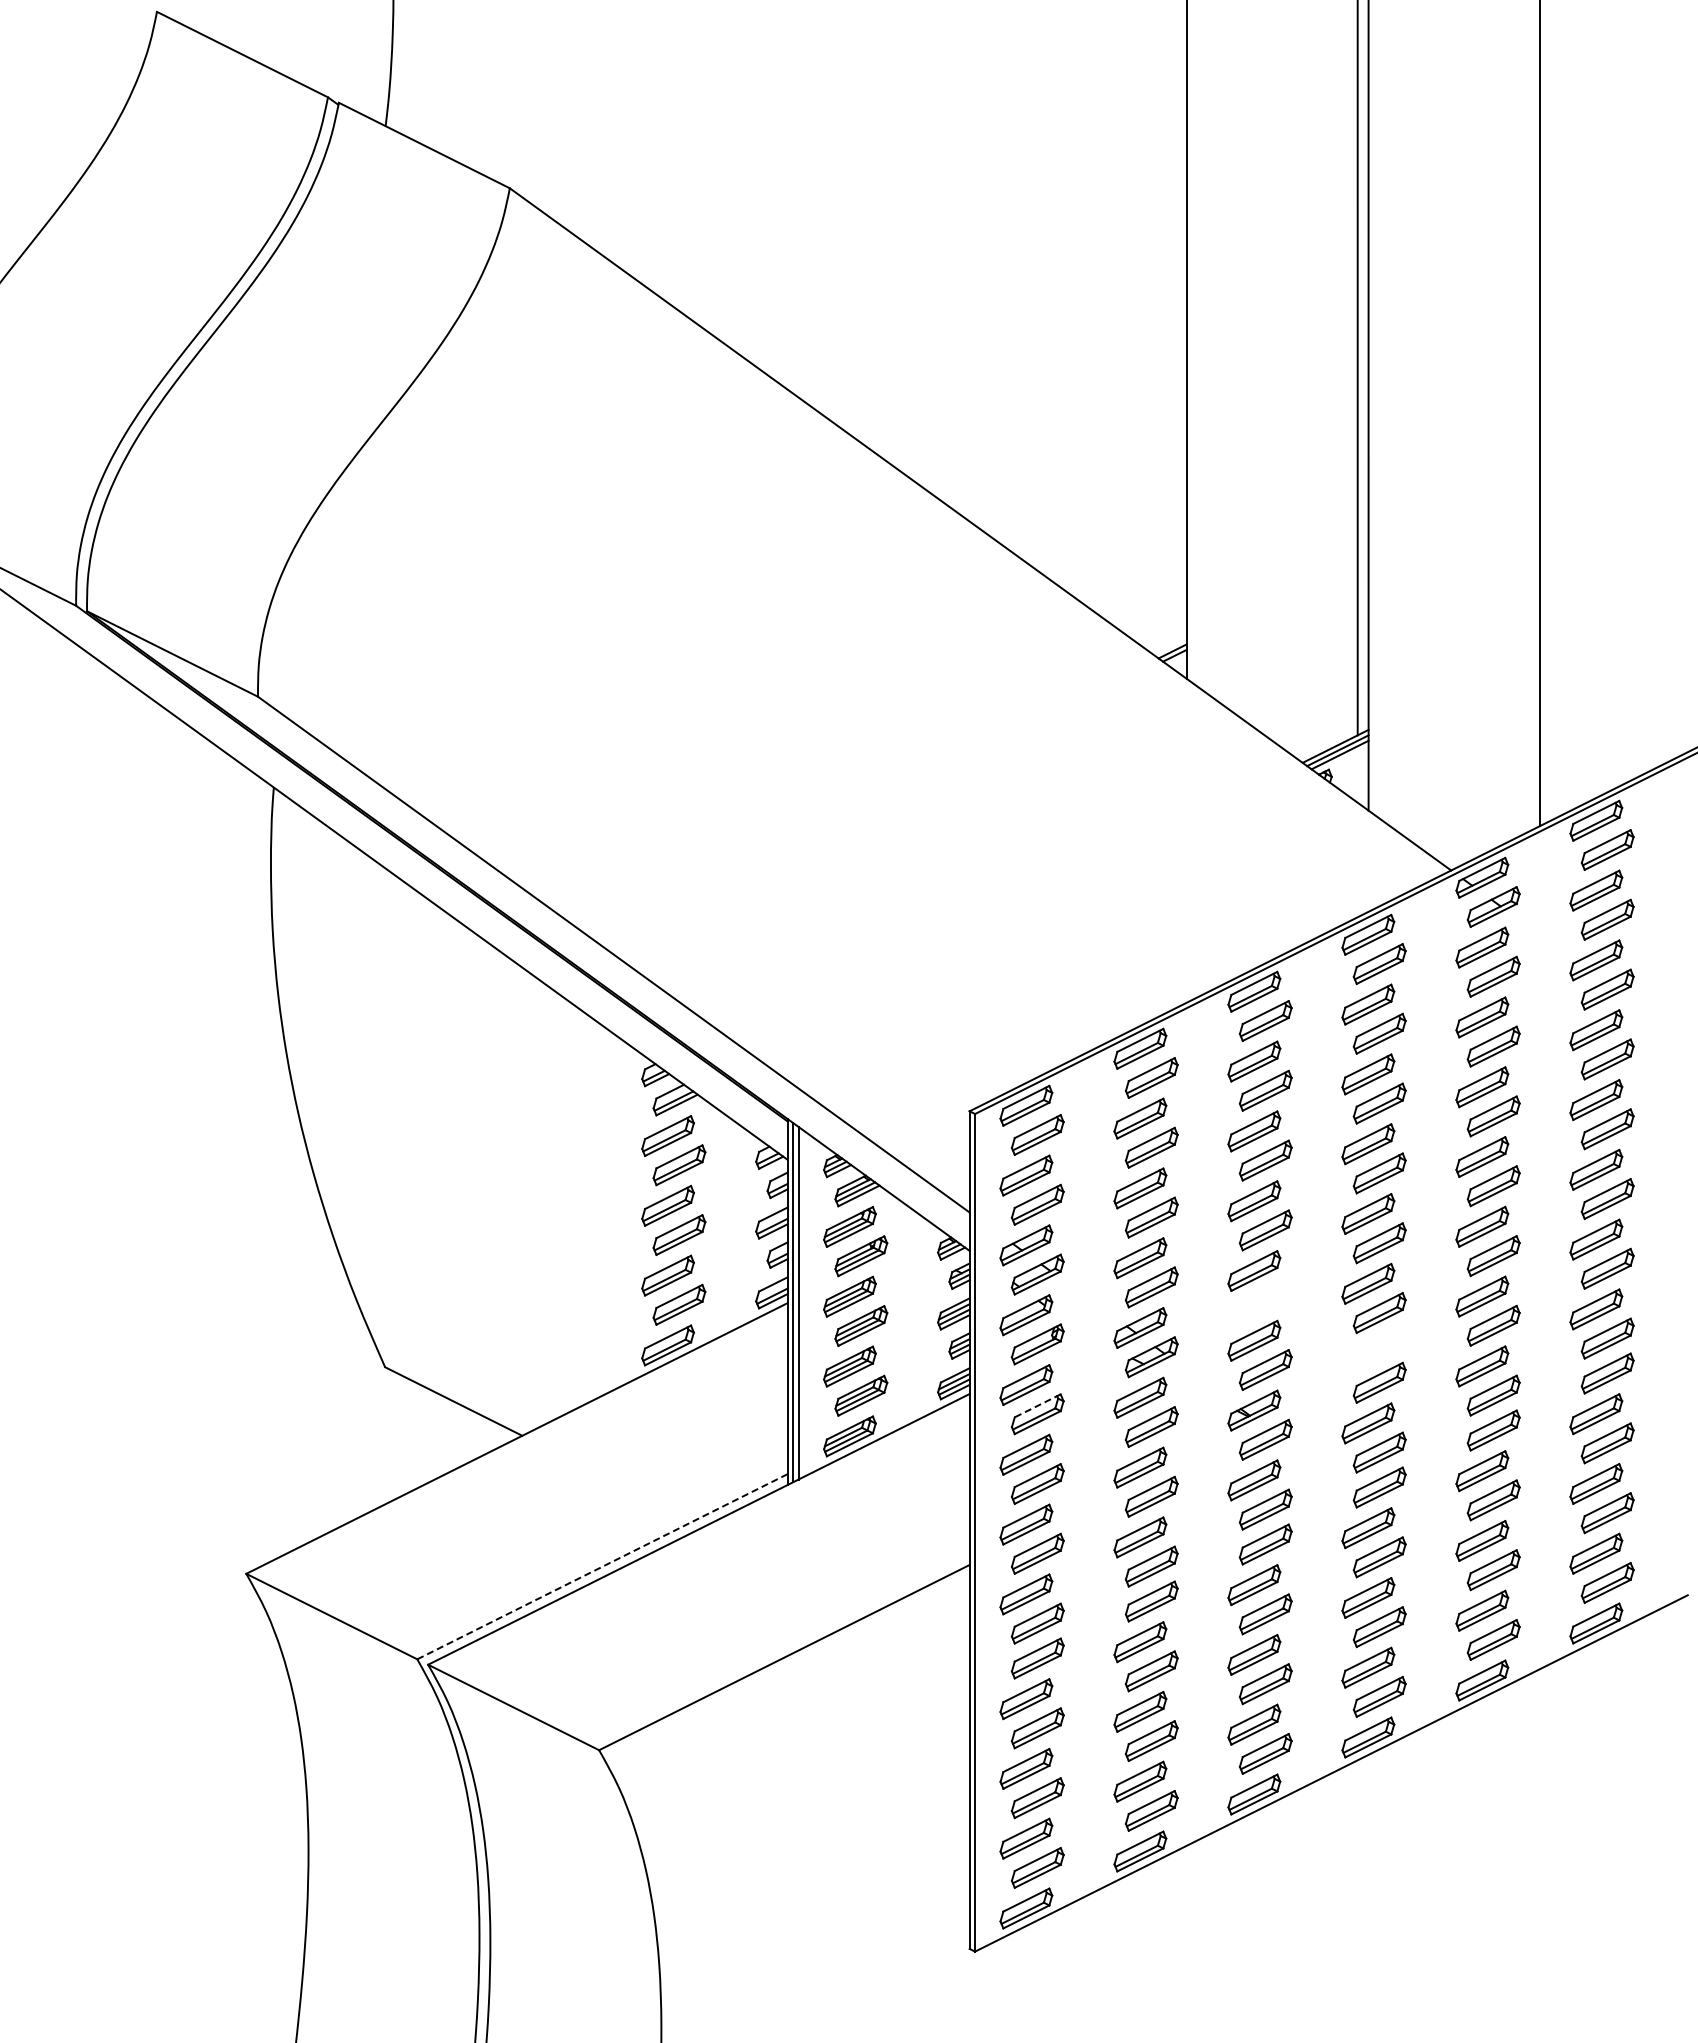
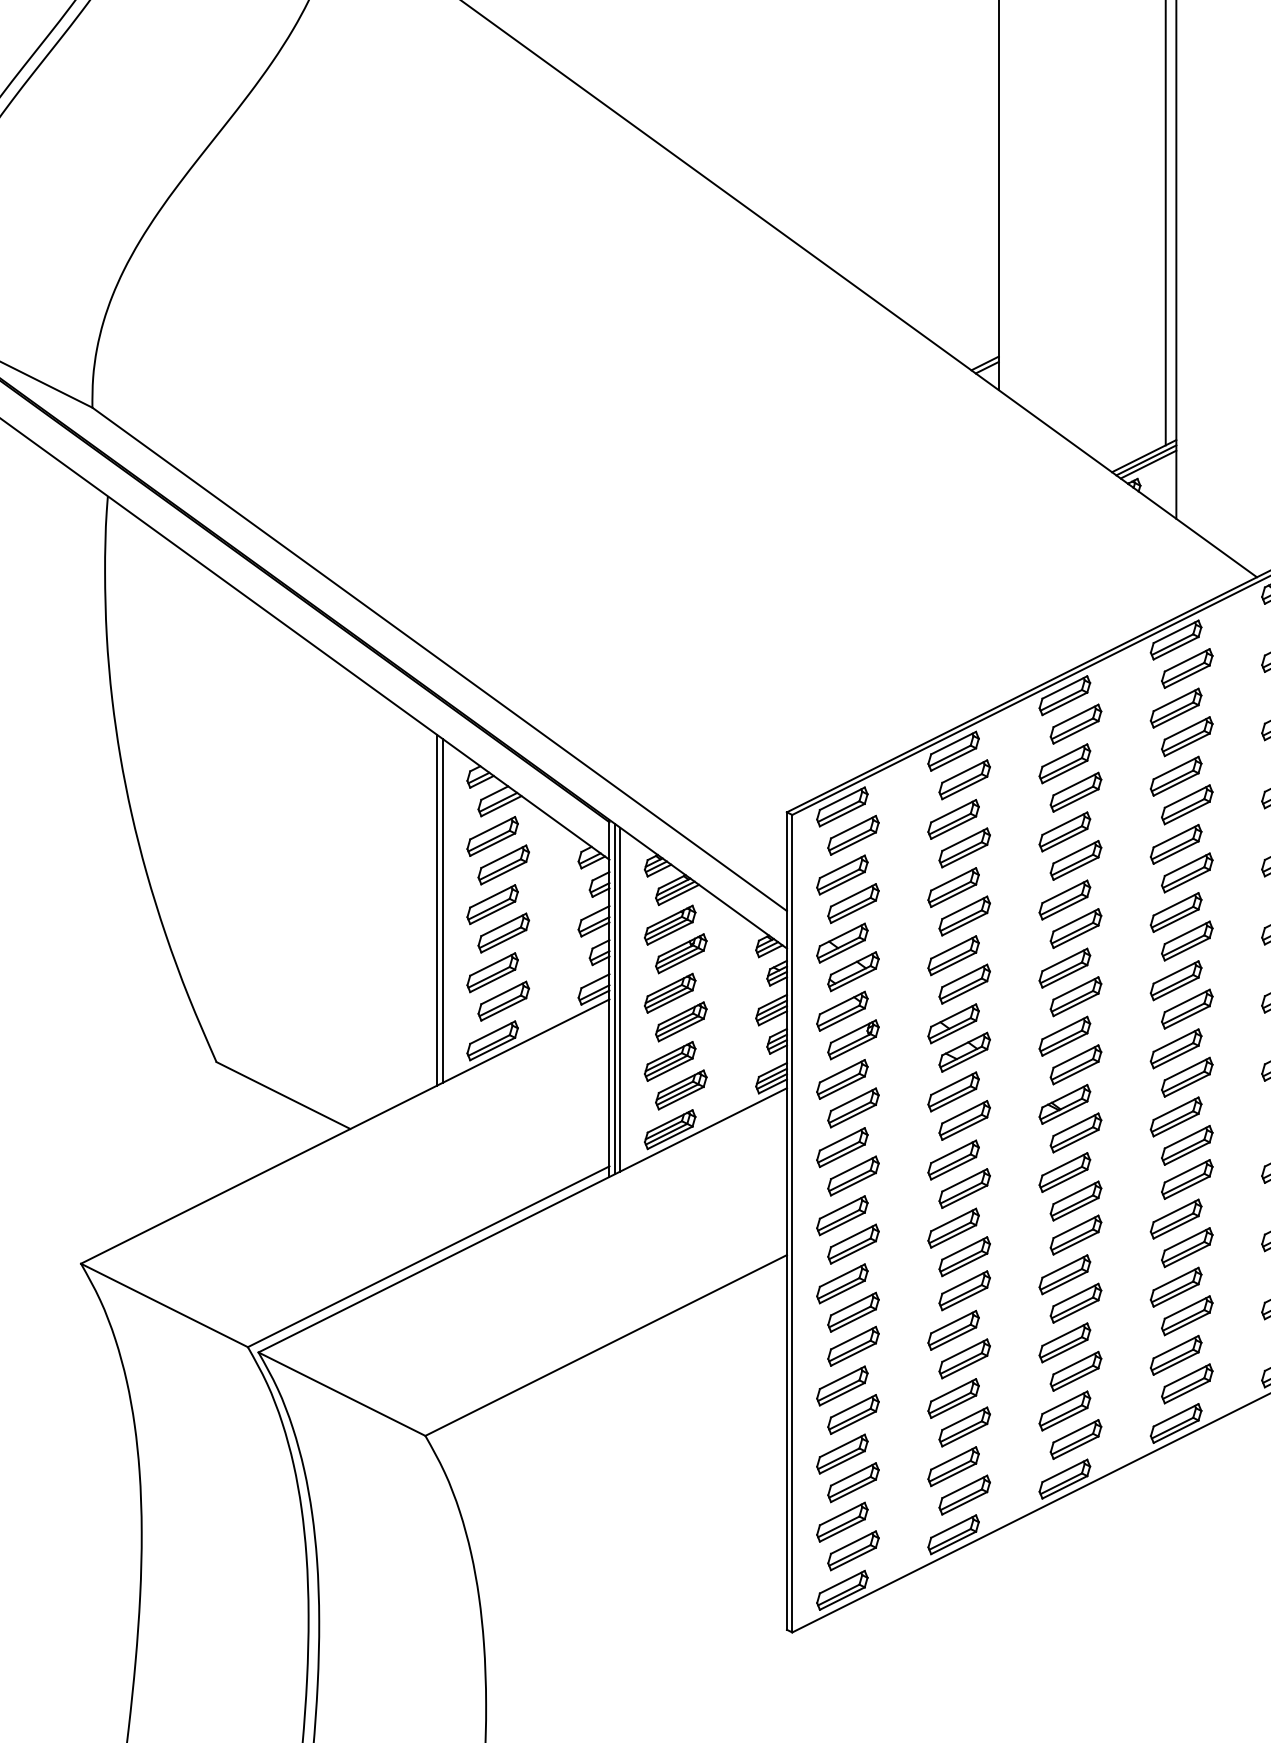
line: (611, 1211) -> (437, 910), added
line: (616, 1212) -> (442, 911), added
part: (1265, 1300) -> (1075, 996), added
part: (1368, 1353) -> (1176, 1048), added
line: (1037, 1405) -> (853, 1099), dashed -> solid
line: (602, 1566) -> (428, 1256), dashed -> solid

